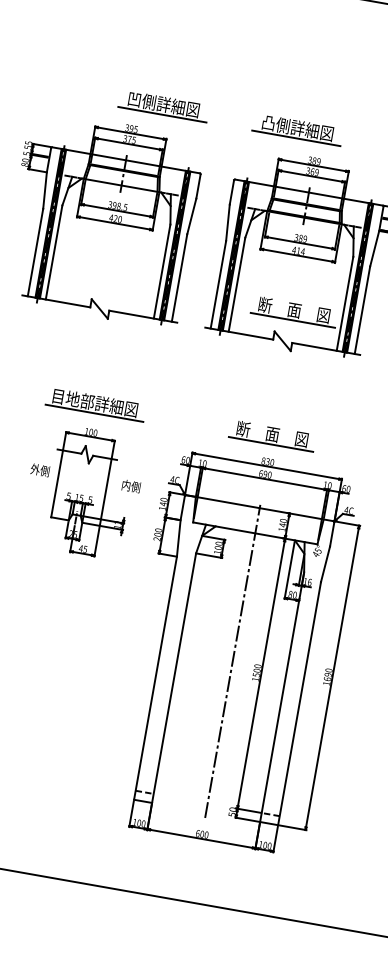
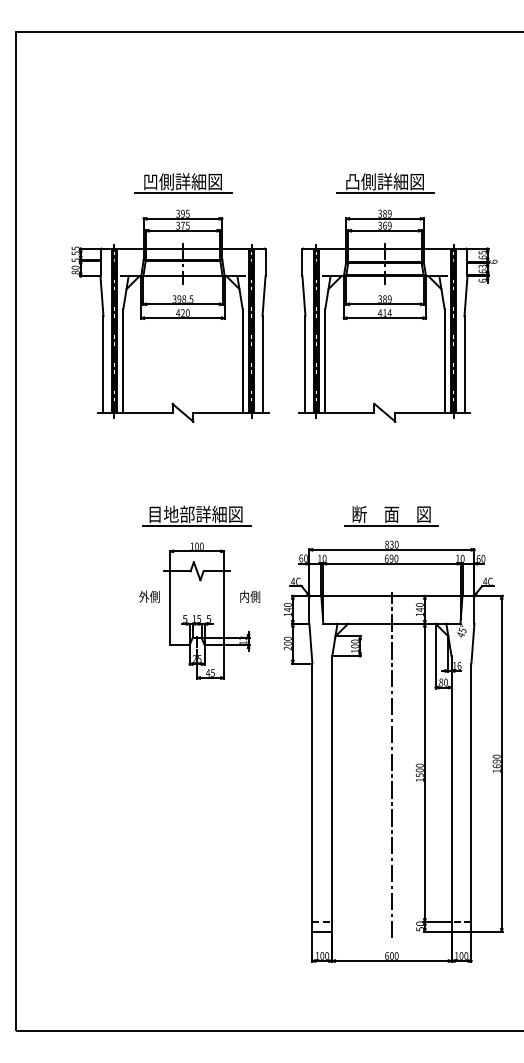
part: (164, 106) -> (183, 183), moved
part: (298, 129) -> (385, 183), moved
part: (294, 311) -> (391, 378), removed

